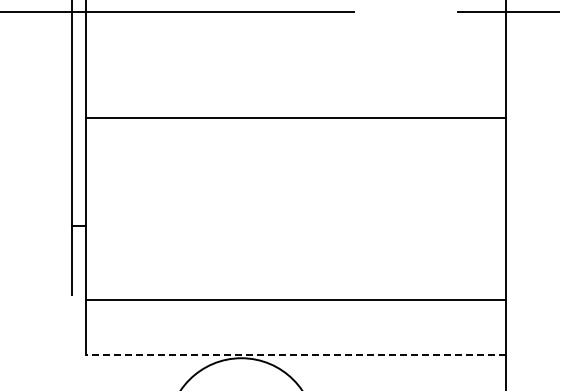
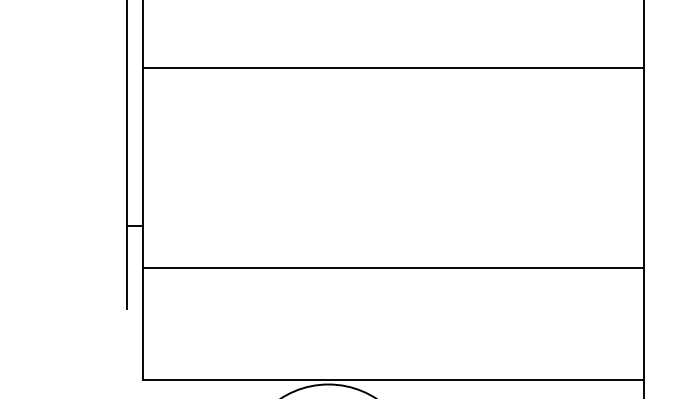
line: (295, 117) -> (393, 67), moved
line: (295, 300) -> (393, 267), moved
line: (295, 354) -> (393, 380), dashed -> solid

